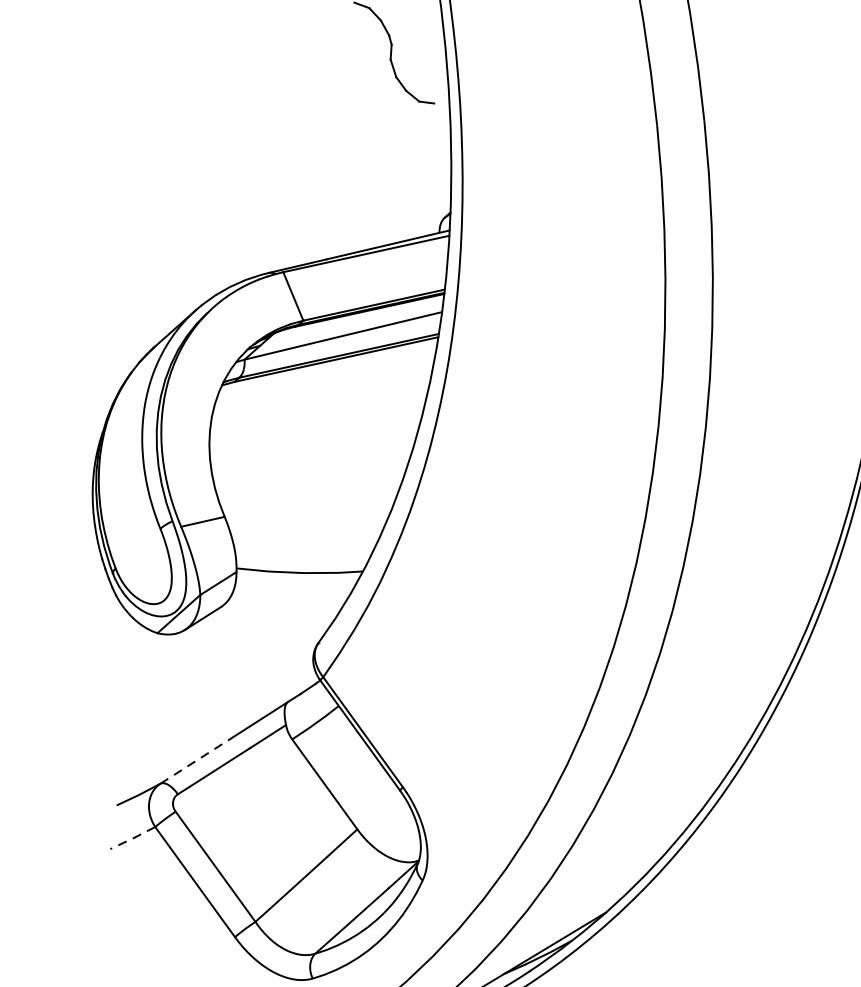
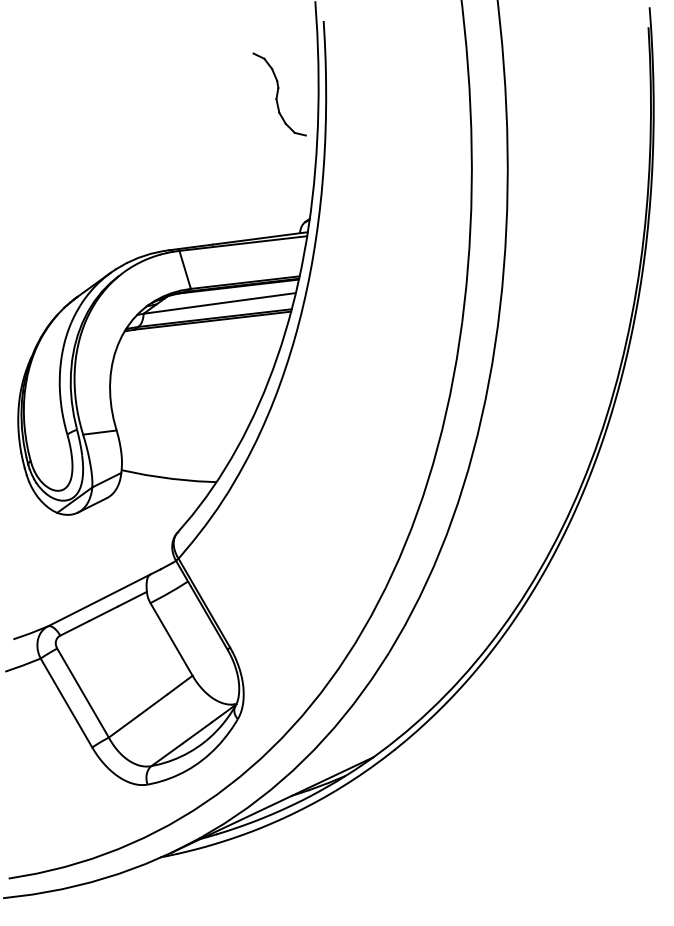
line: (194, 761) -> (75, 612), dashed -> solid
line: (132, 838) -> (22, 665), dashed -> solid

